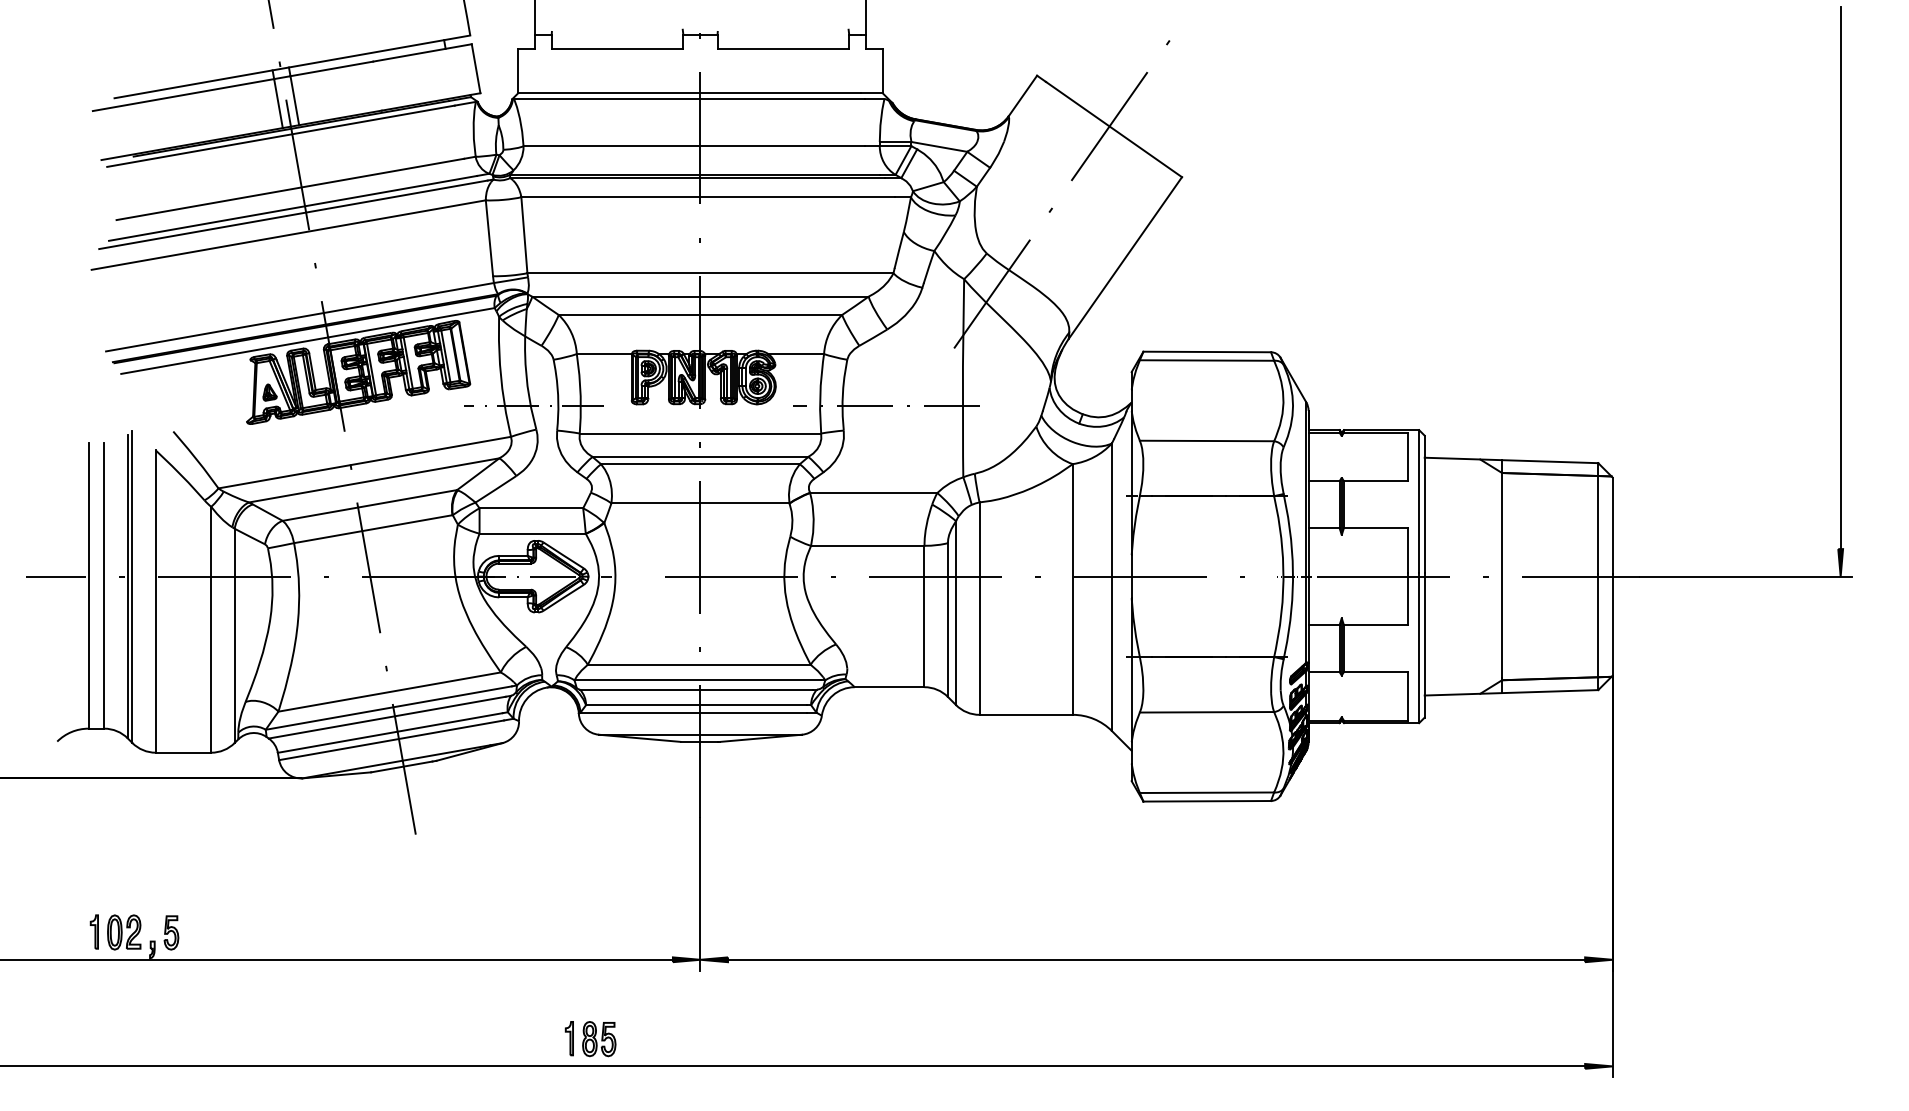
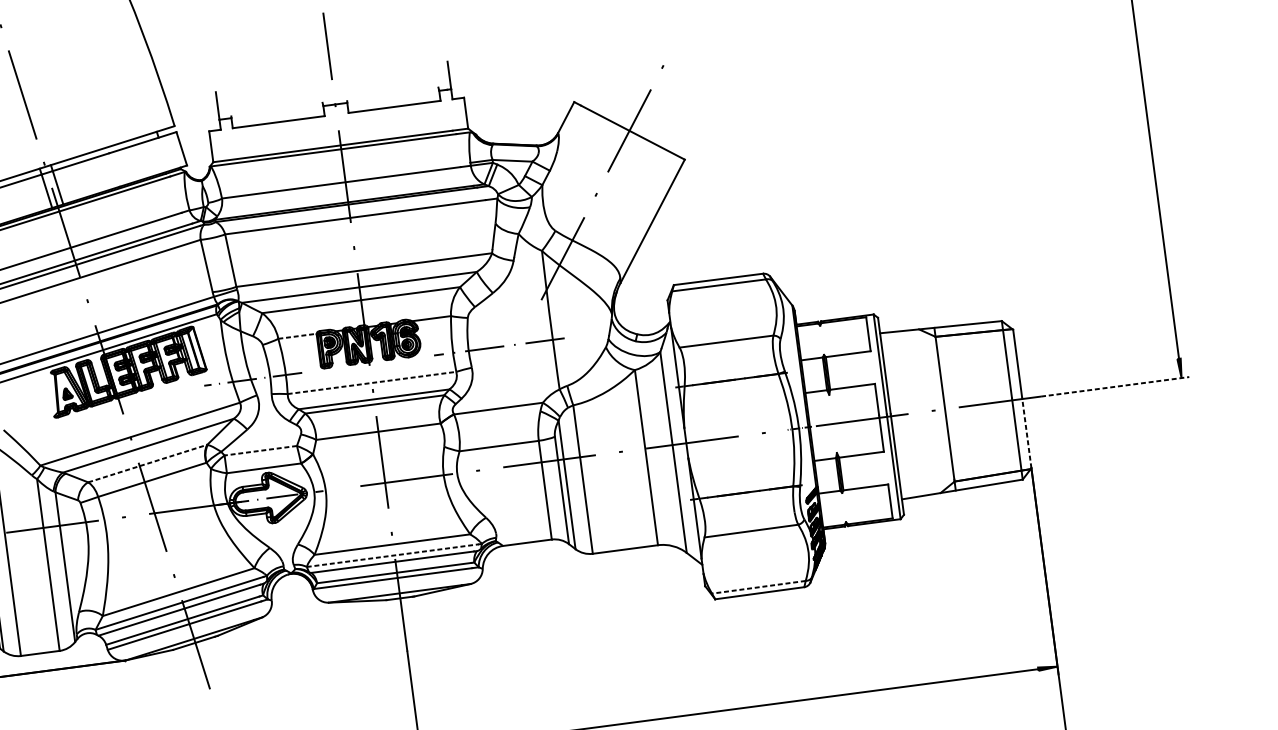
line: (604, 354) -> (297, 336), solid -> dashed
line: (700, 433) -> (372, 382), solid -> dashed
line: (369, 505) -> (147, 463), solid -> dashed
line: (531, 508) -> (260, 450), solid -> dashed
line: (1746, 576) -> (1115, 386), solid -> dashed
line: (1612, 625) -> (1026, 433), solid -> dashed
line: (698, 680) -> (393, 555), solid -> dashed
line: (1206, 792) -> (758, 587), solid -> dashed

